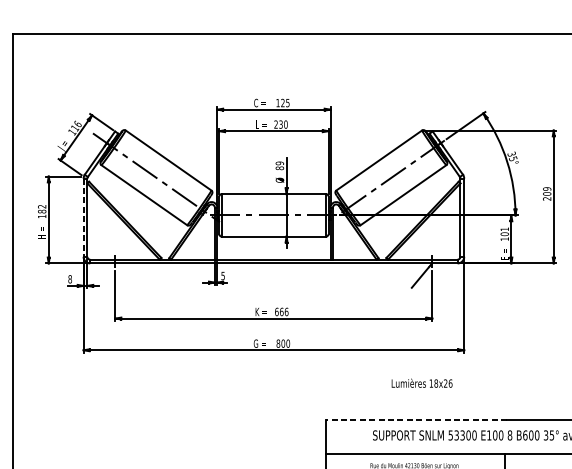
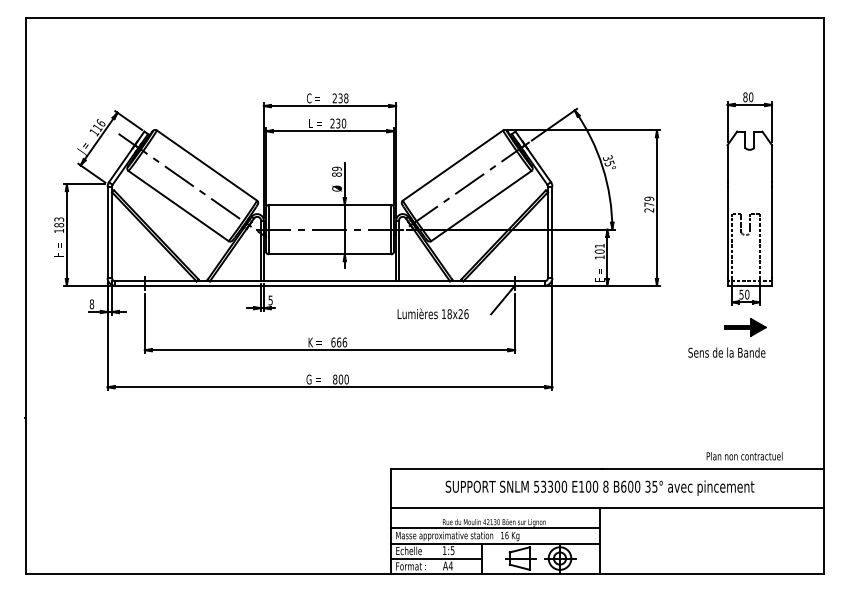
text: (282, 103) -> (340, 98), 125 -> 238
text: (547, 193) -> (649, 204), 209 -> 279
text: (42, 206) -> (59, 219), 182 -> 183
line: (83, 217) -> (107, 232), dashed -> solid
text: (421, 383) -> (432, 313), moved
line: (416, 419) -> (496, 468), dashed -> solid

